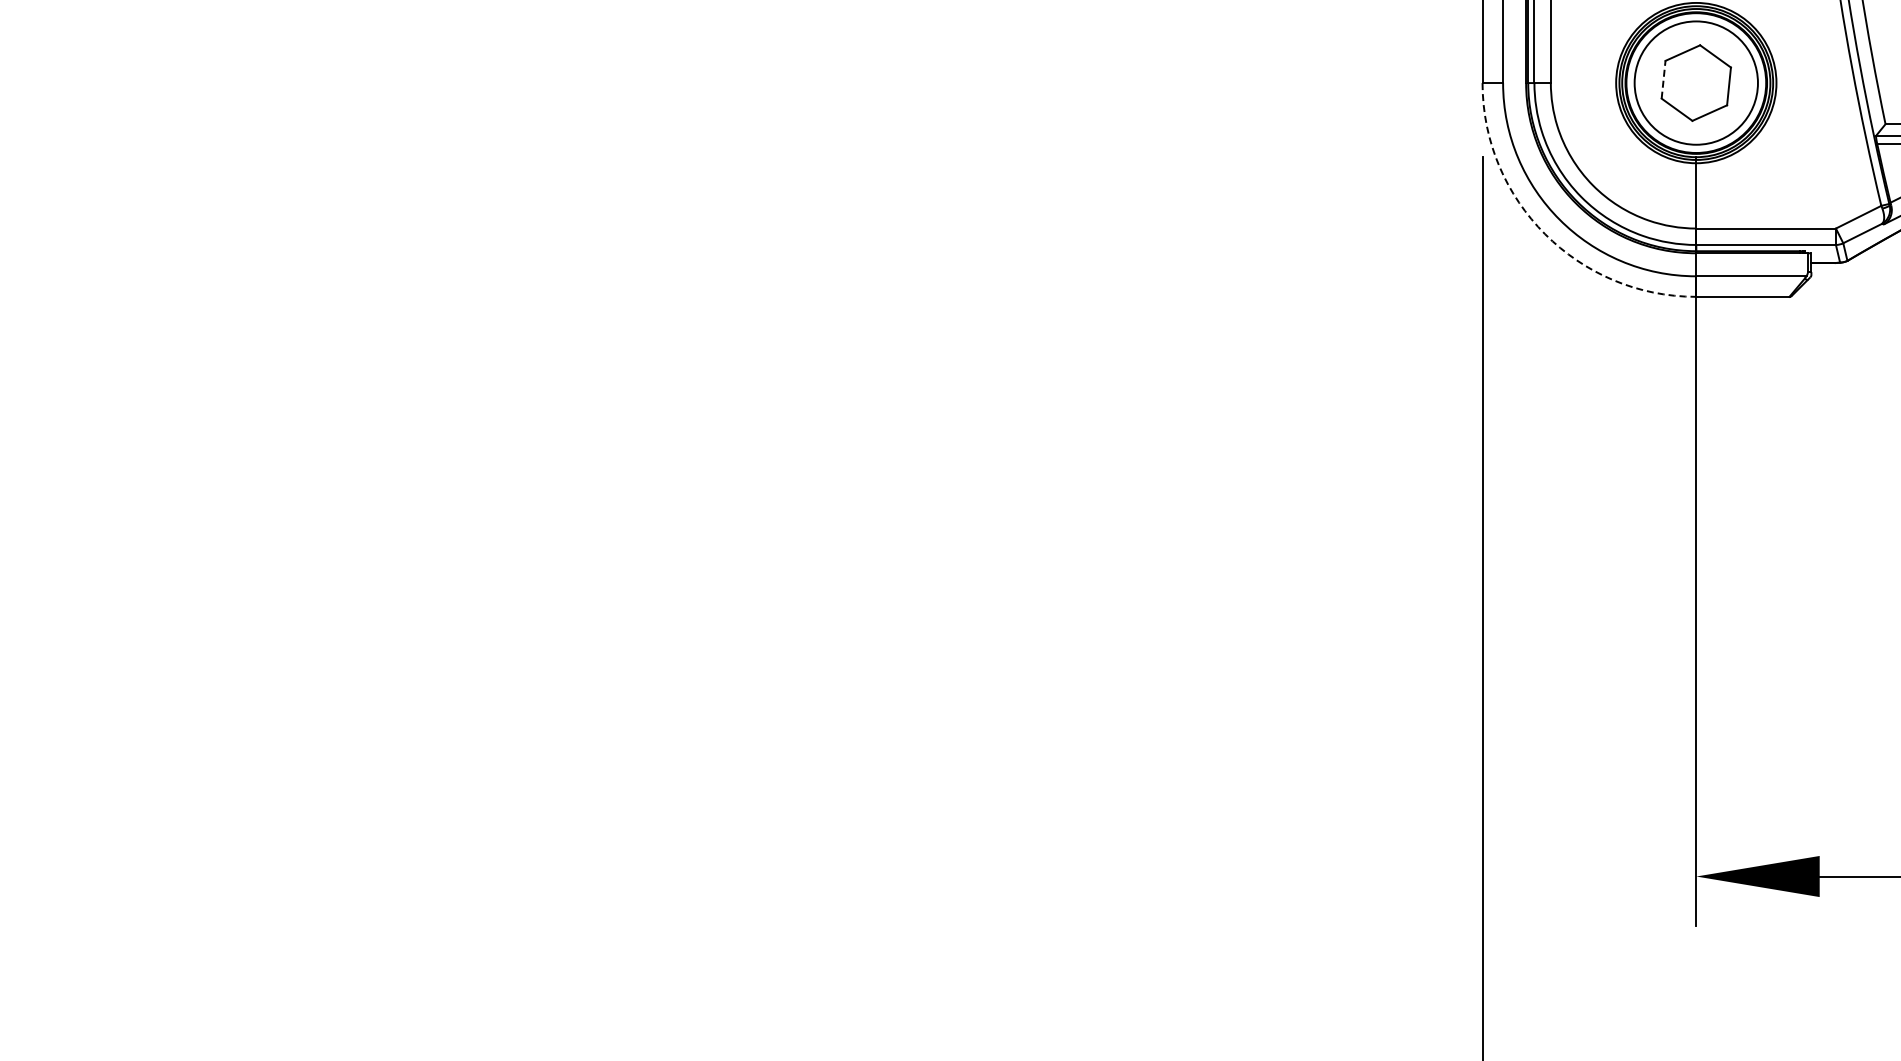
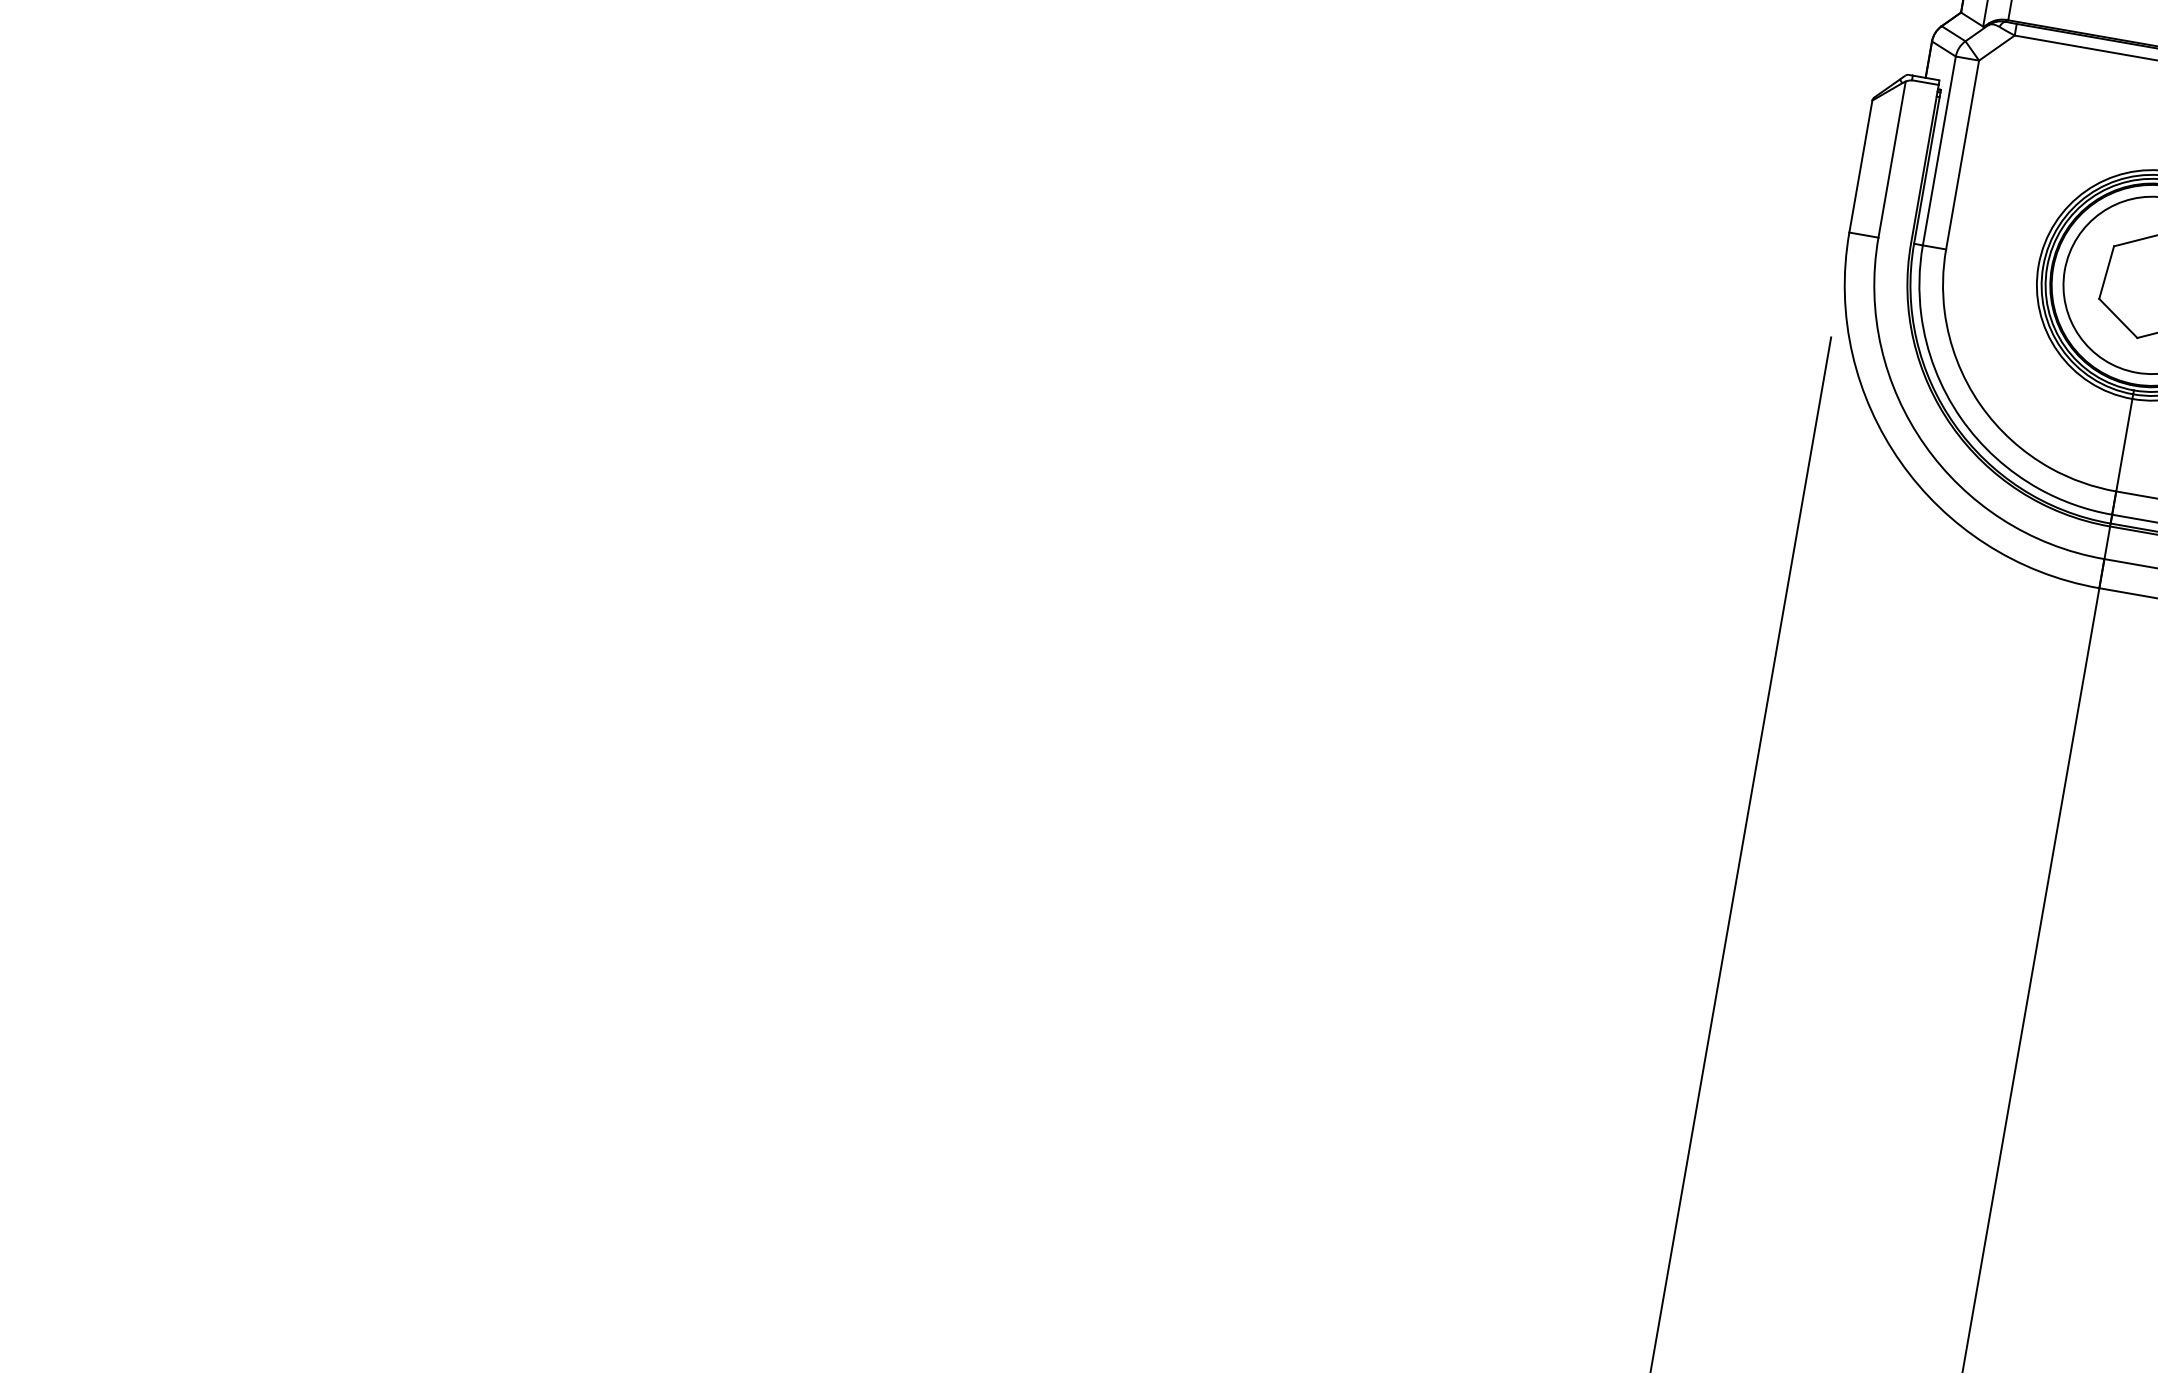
line: (1663, 79) -> (2106, 272), dashed -> solid
arc: (1545, 234) -> (1901, 462), dashed -> solid

